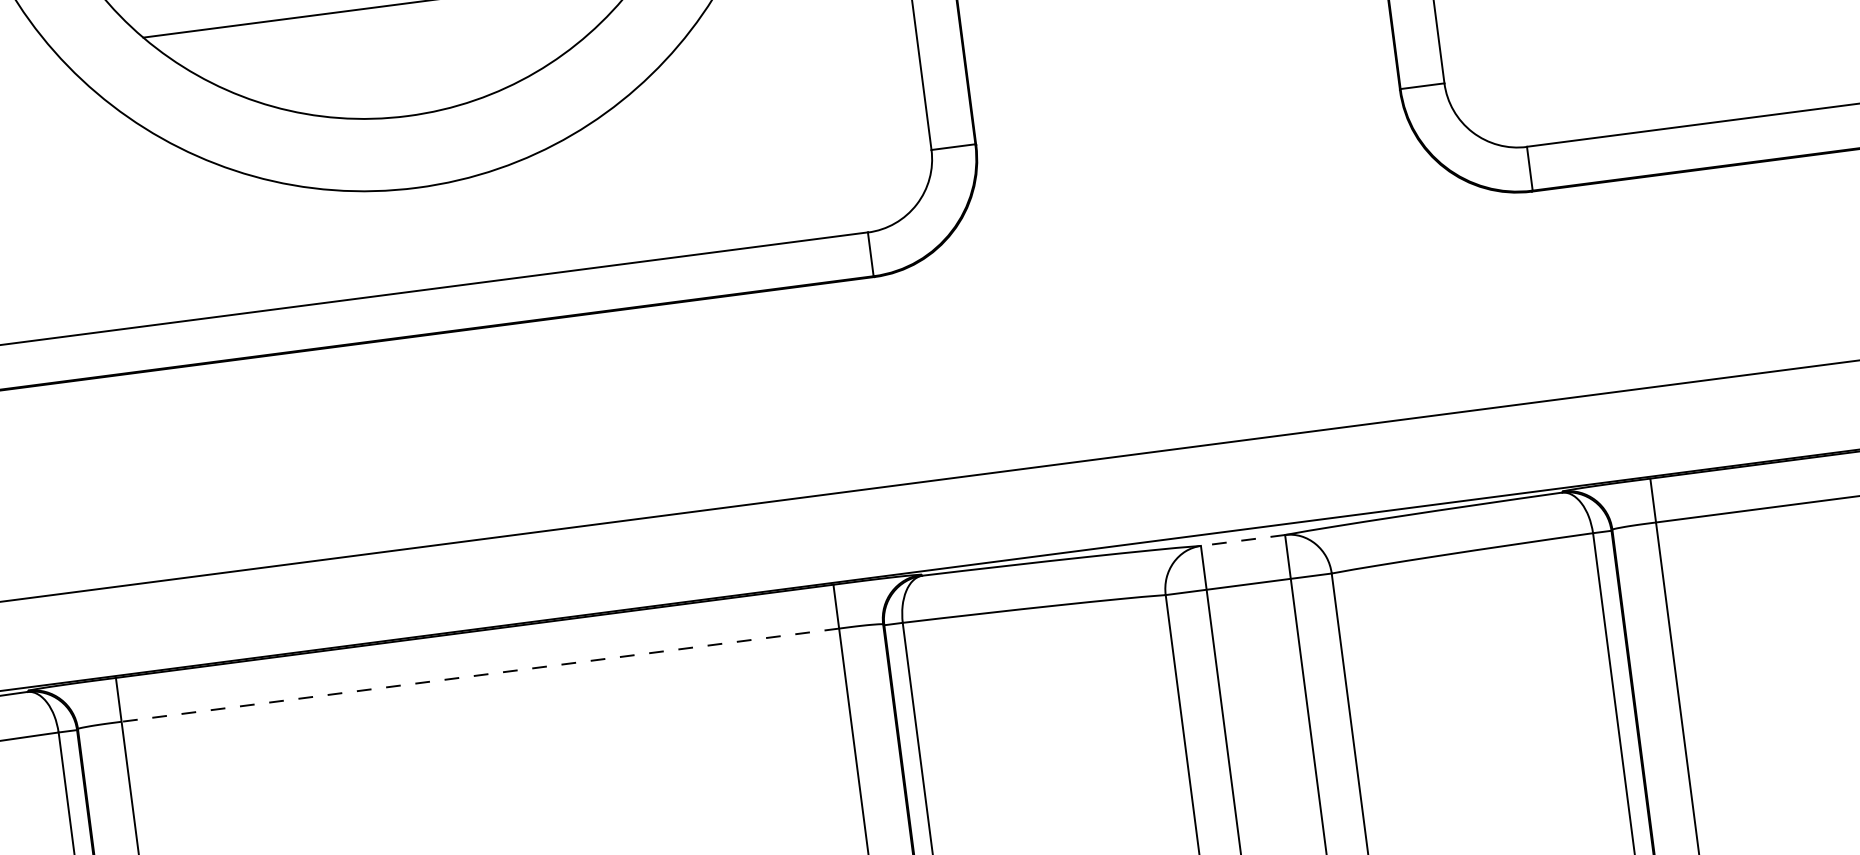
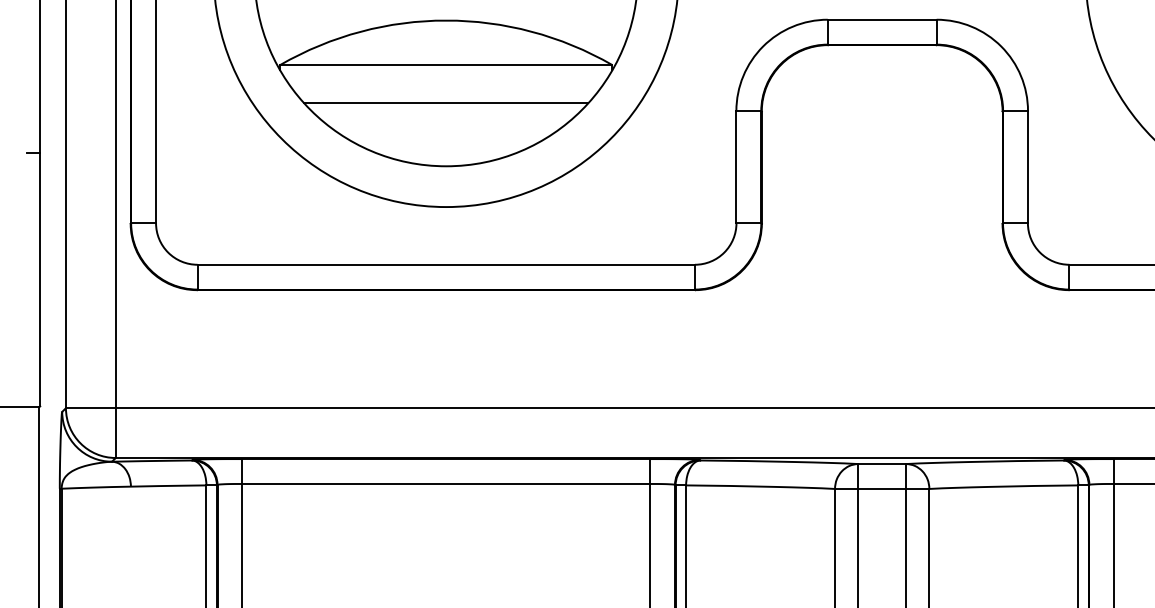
line: (1243, 541) -> (882, 464), dashed -> solid
line: (480, 674) -> (446, 483), dashed -> solid

